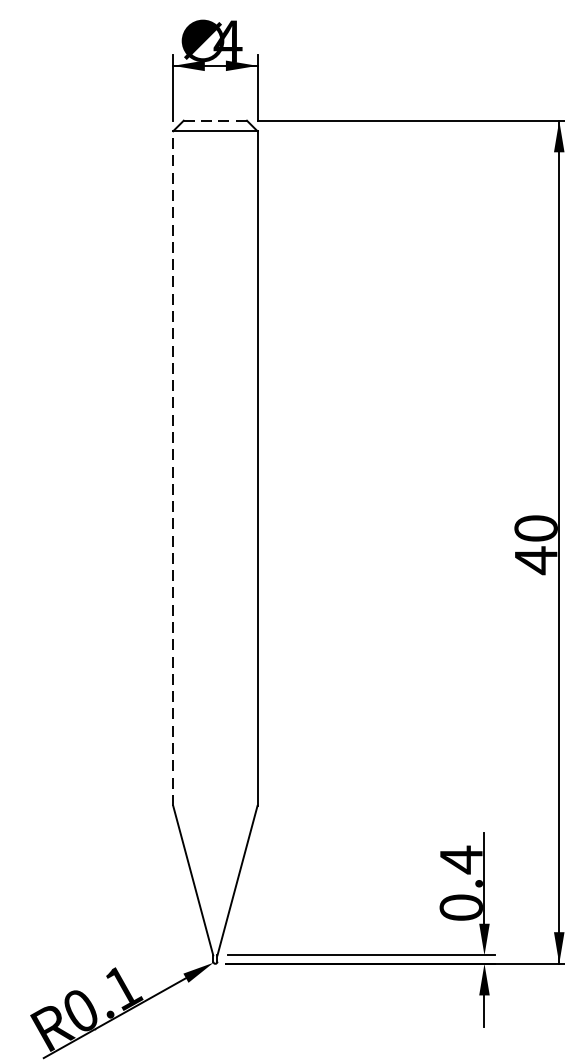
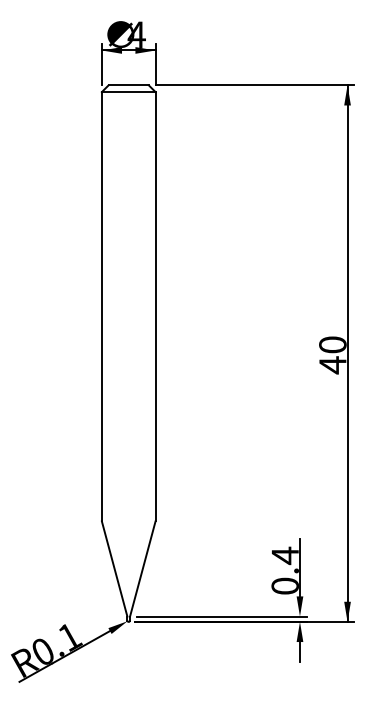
line: (216, 120) -> (129, 85), dashed -> solid
line: (172, 468) -> (101, 306), dashed -> solid

